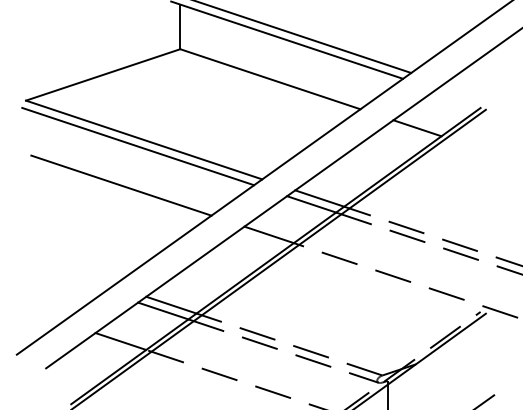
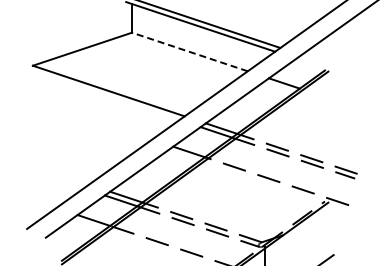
line: (269, 78) -> (189, 51), solid -> dashed
line: (137, 146) -> (104, 95), removed
line: (121, 185) -> (94, 120), removed

